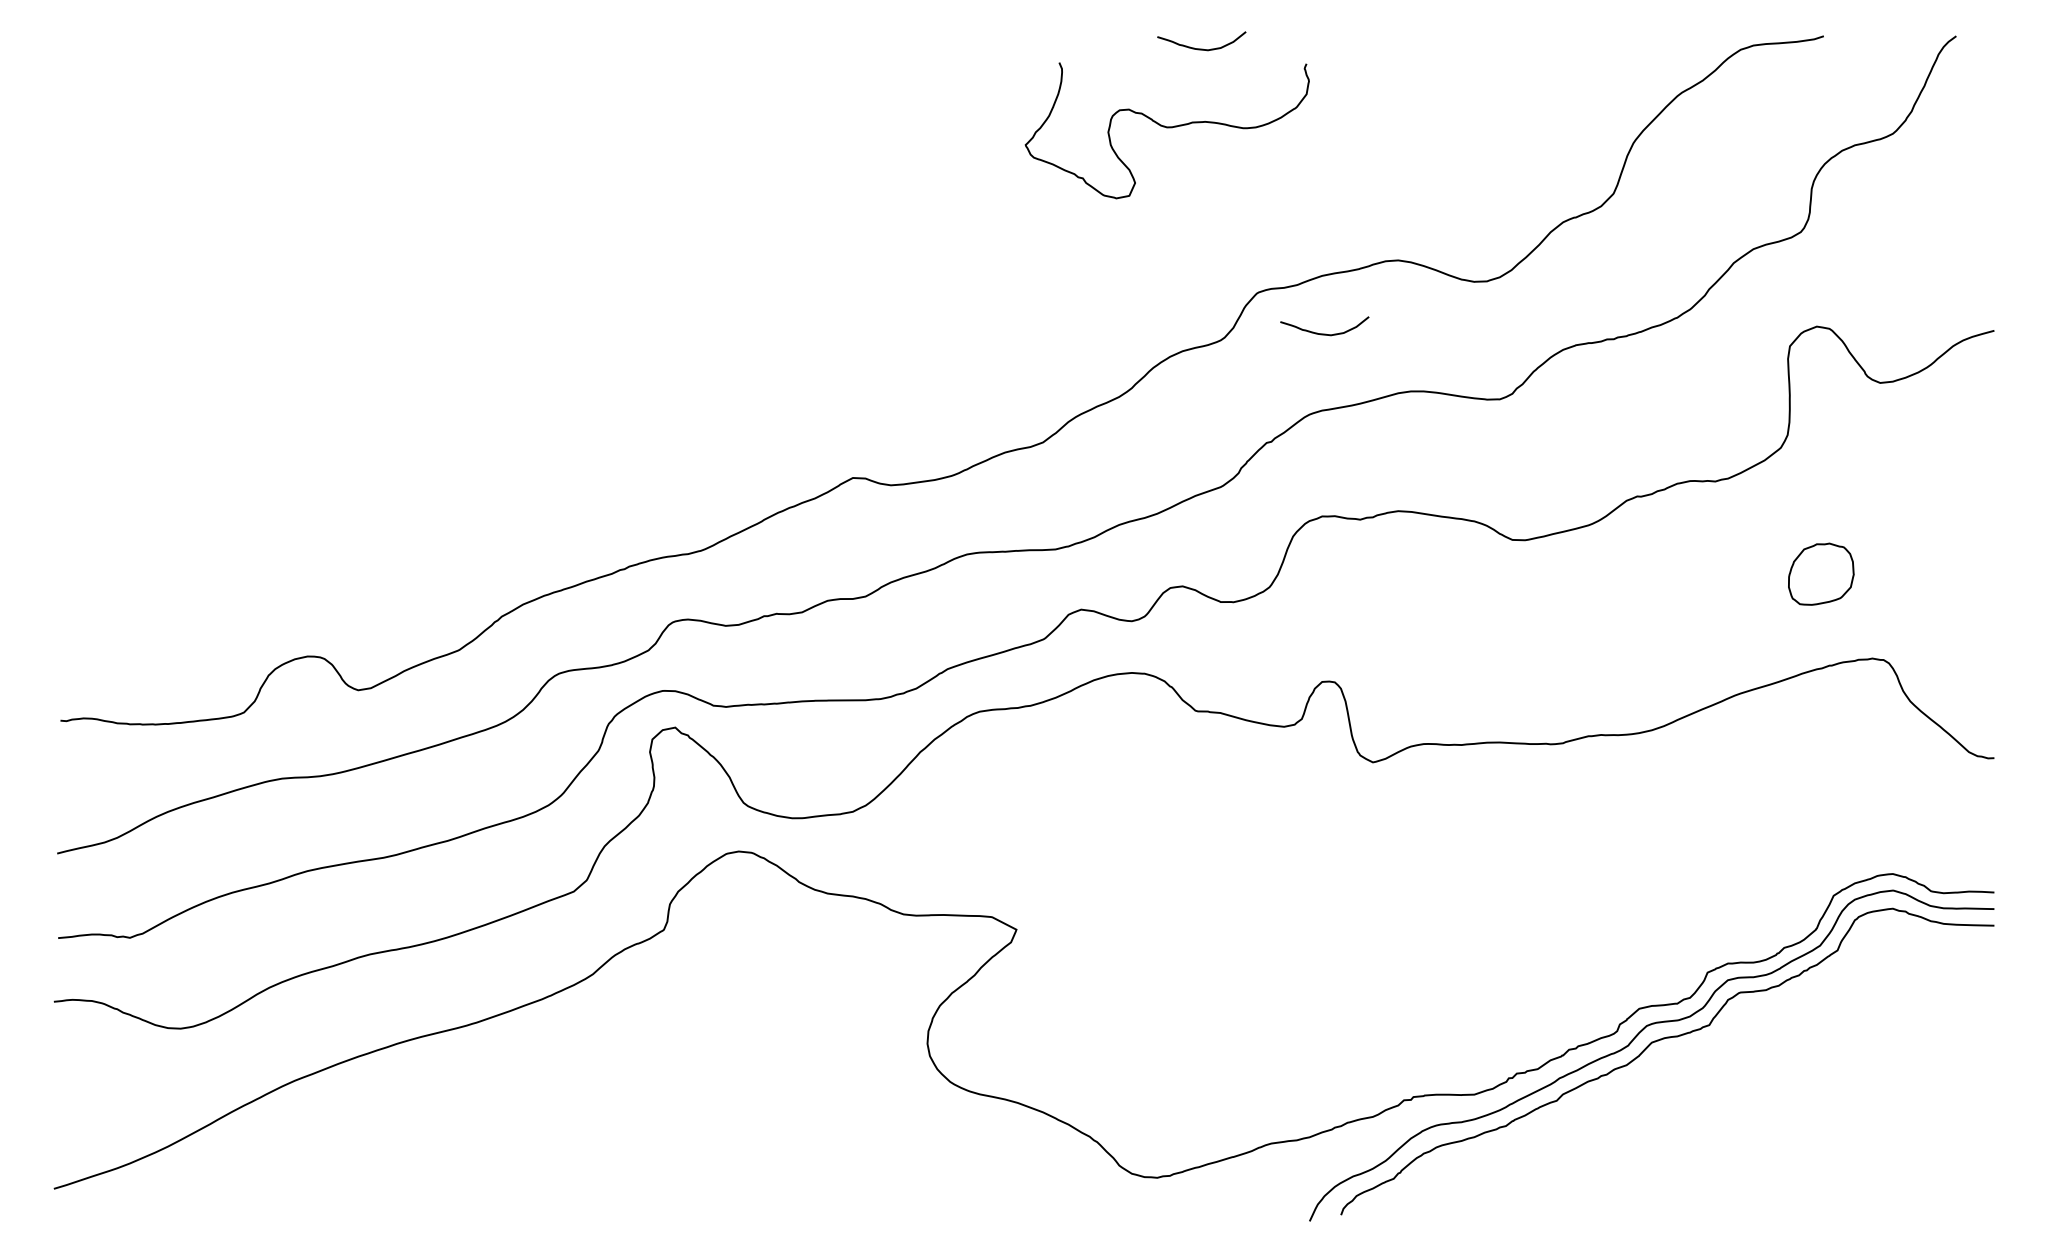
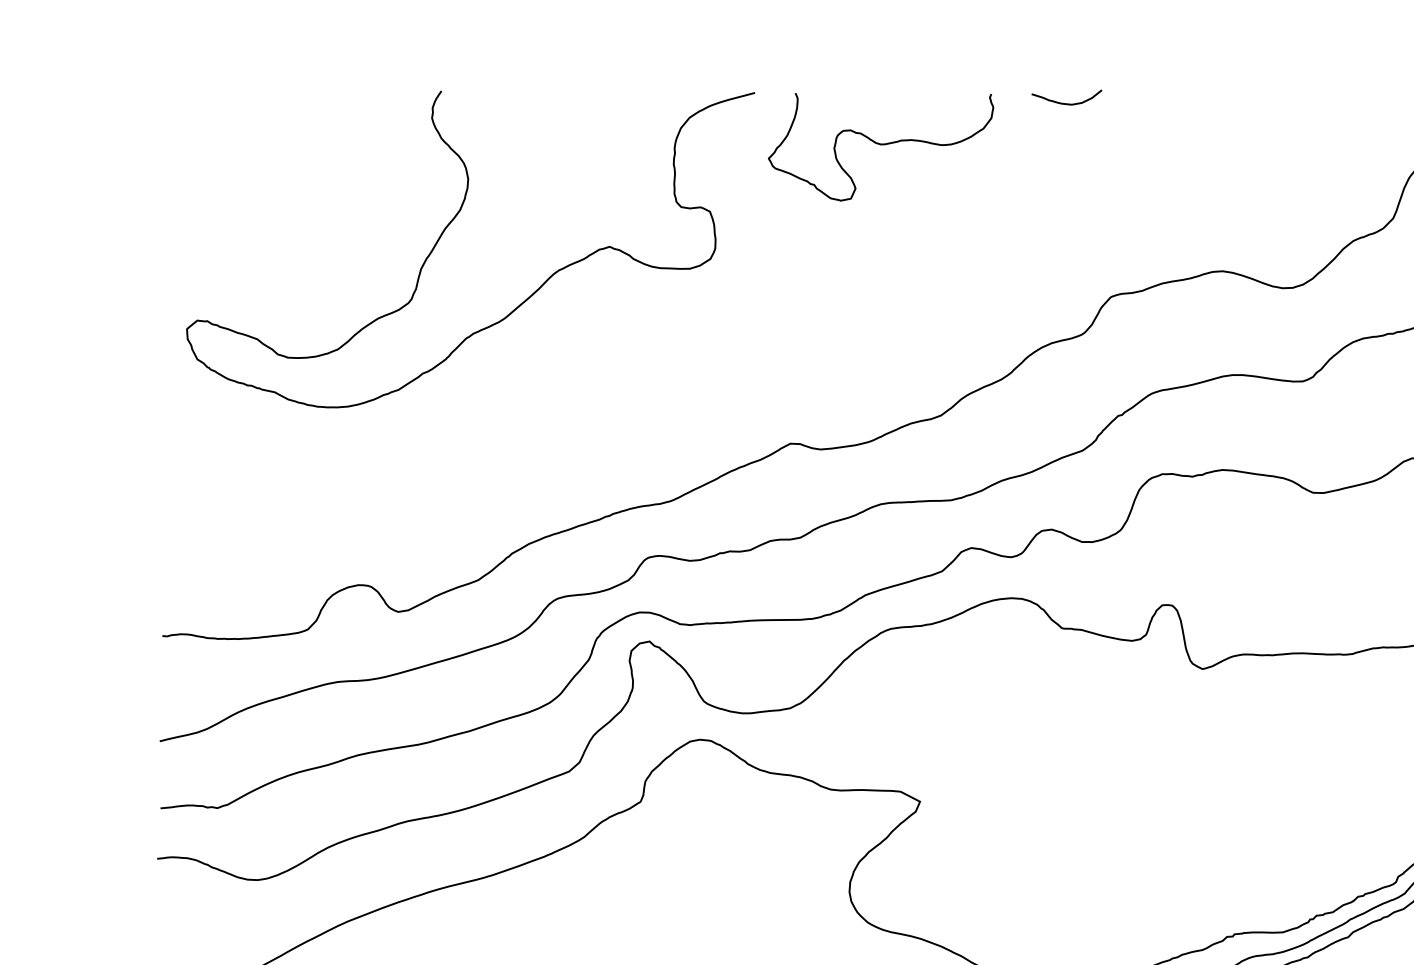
curve: (1166, 128) -> (880, 145), moved
curve: (416, 210) -> (444, 231), added
curve: (1324, 333) -> (1164, 329), removed

